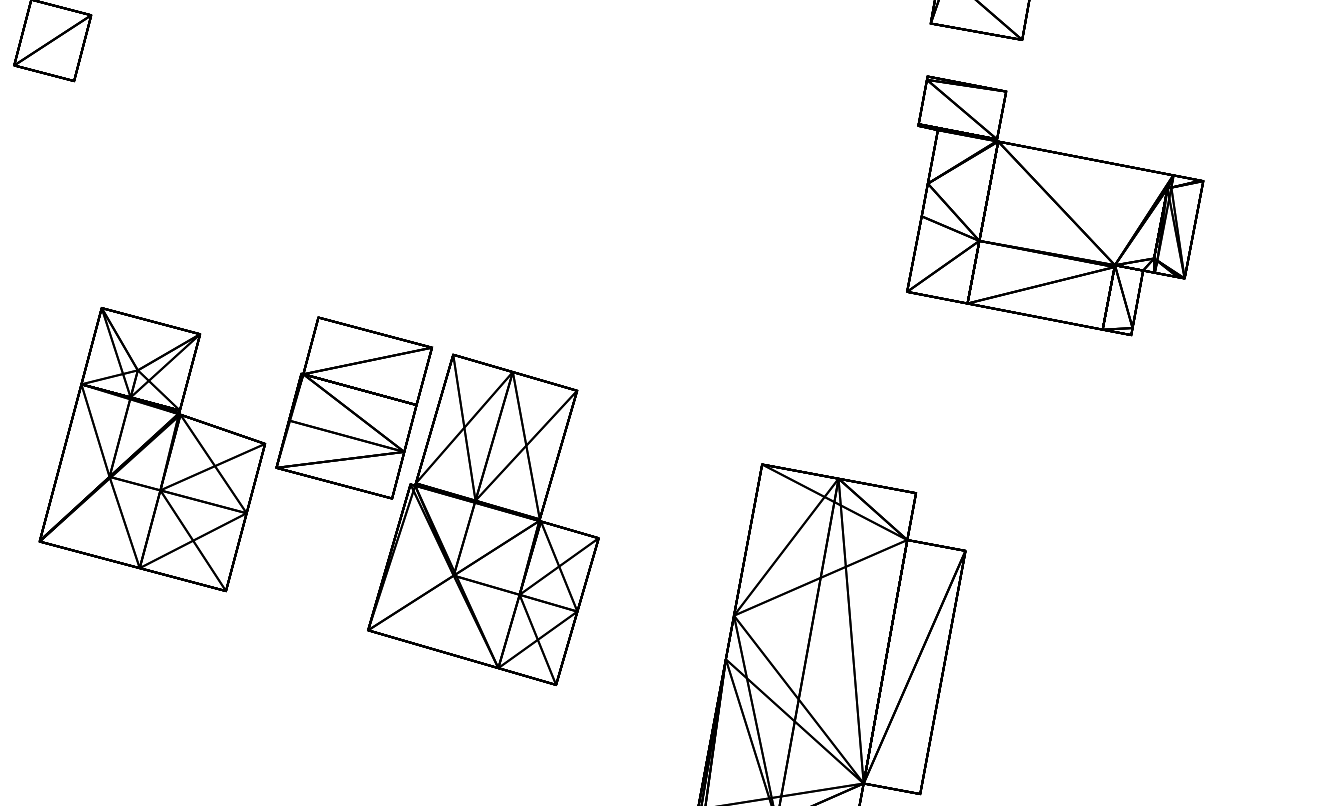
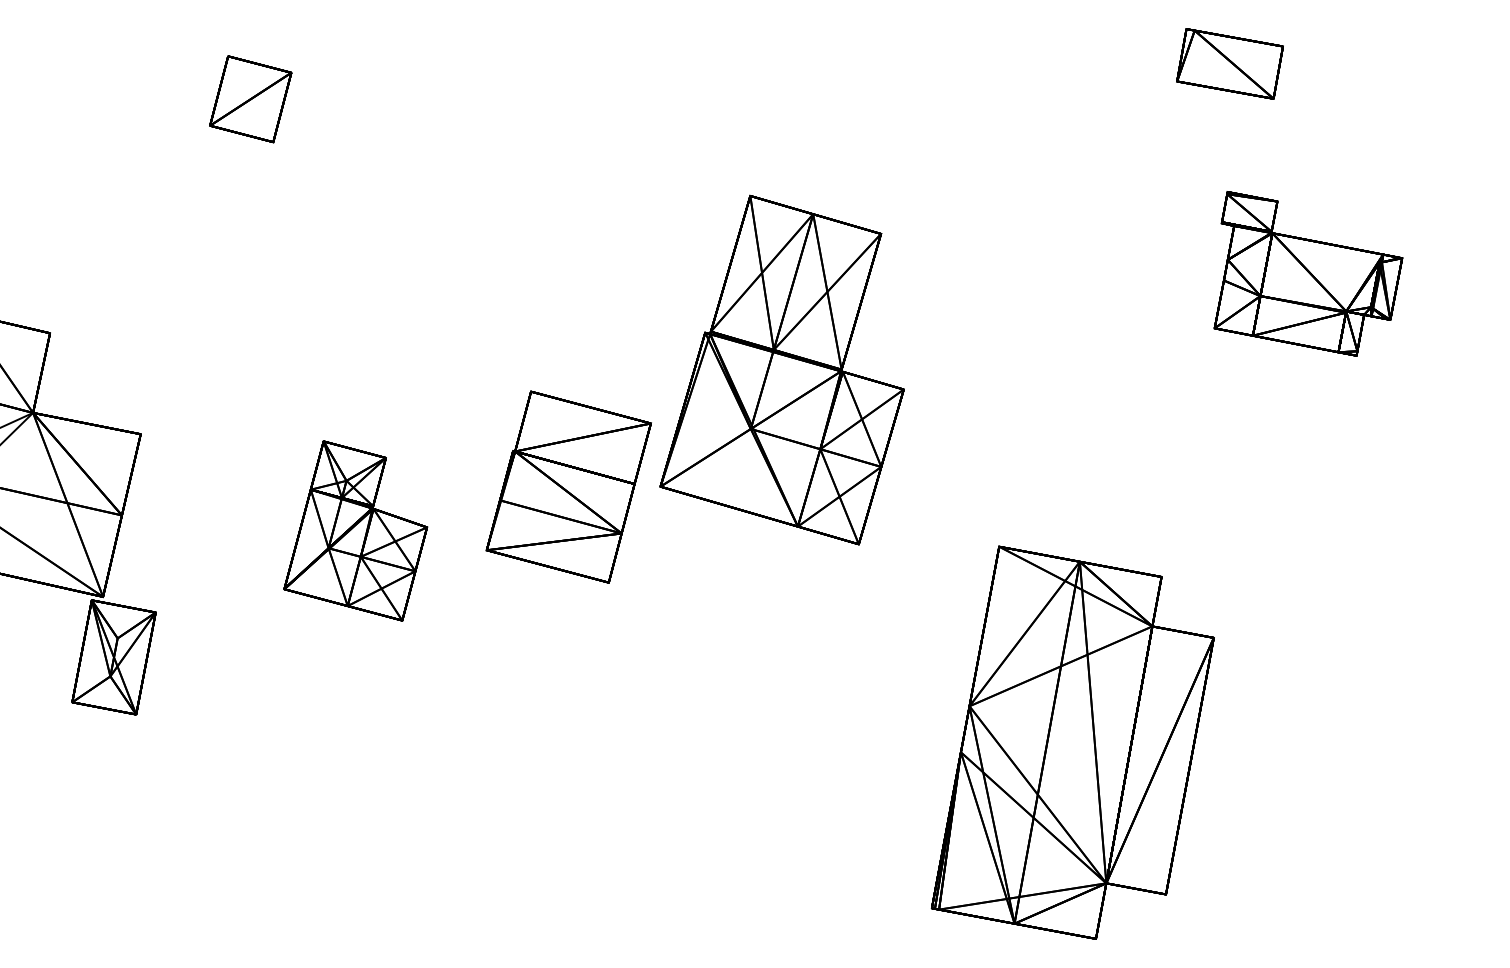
part: (1055, 205) -> (1308, 273), size x0.6
part: (152, 449) -> (355, 530), size x0.6
part: (482, 519) -> (781, 369), moved

